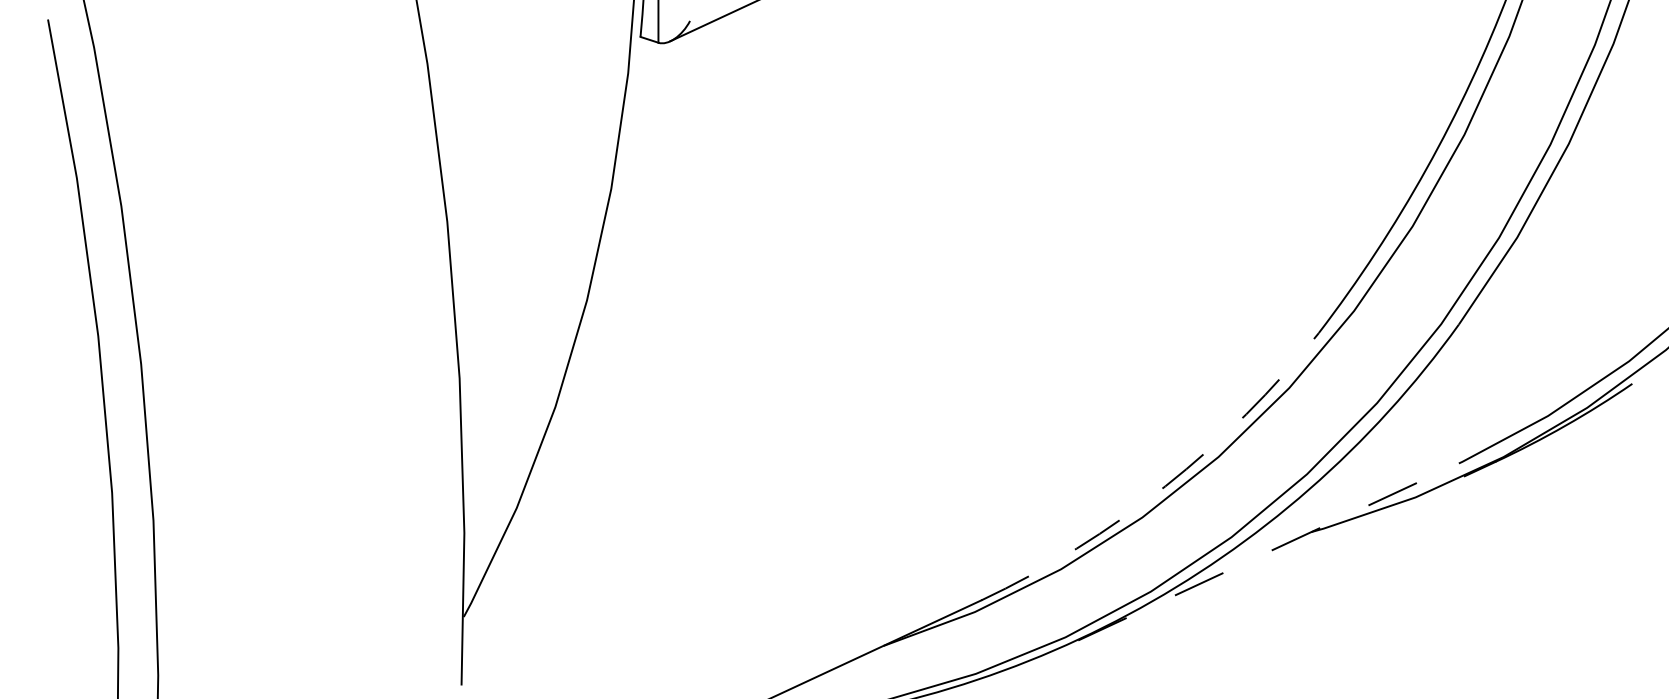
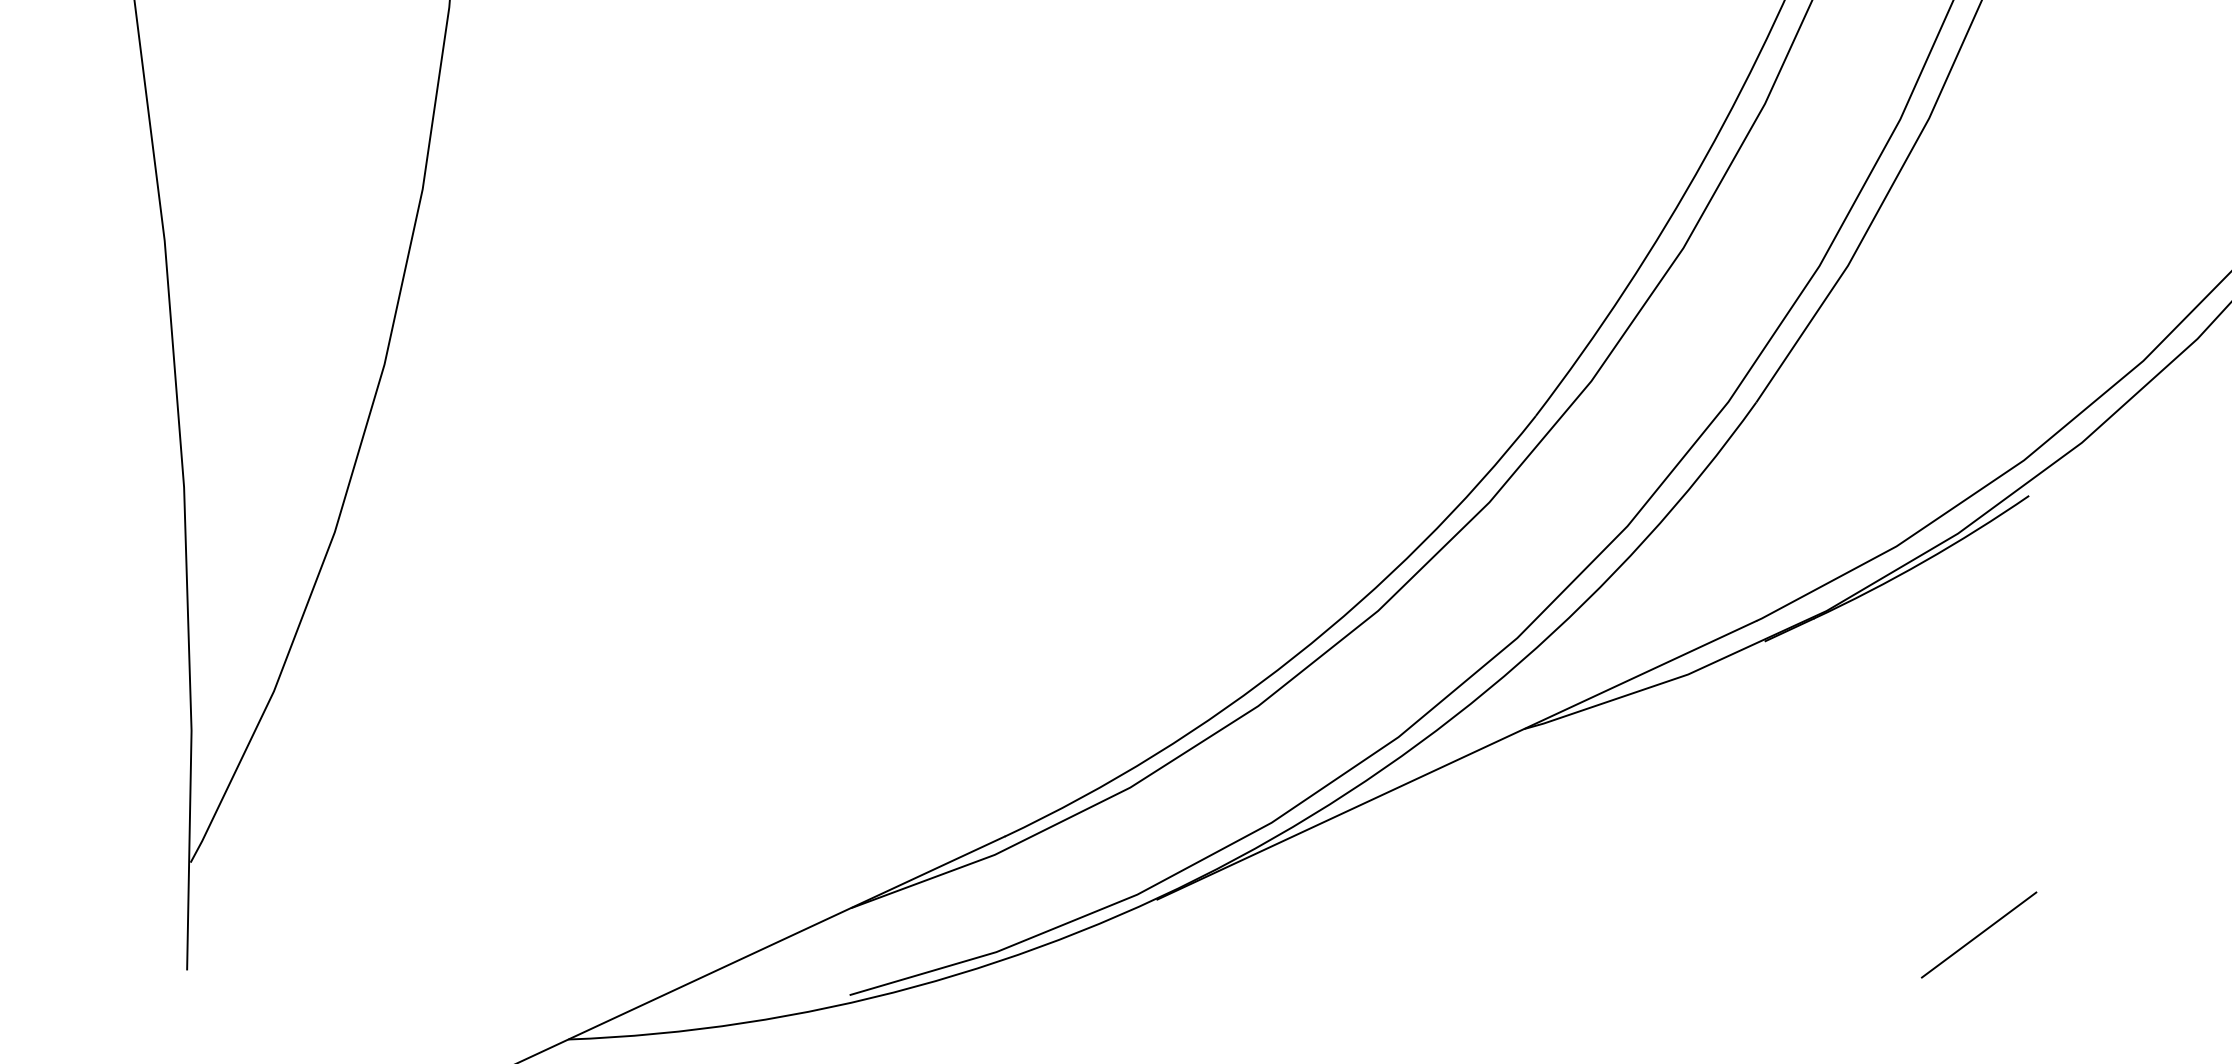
arc: (1165, 486) -> (1294, 657), dashed -> solid
line: (1268, 551) -> (1456, 759), dashed -> solid
line: (1600, 662) -> (1979, 934), added

